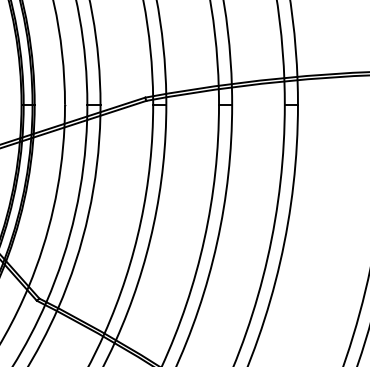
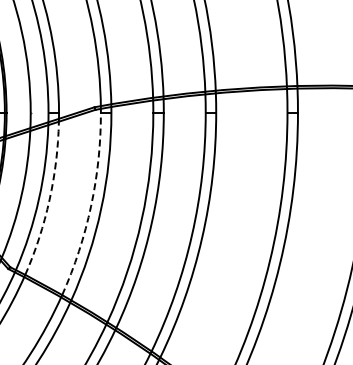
arc: (88, 213) -> (49, 199), solid -> dashed
arc: (141, 222) -> (91, 206), solid -> dashed

